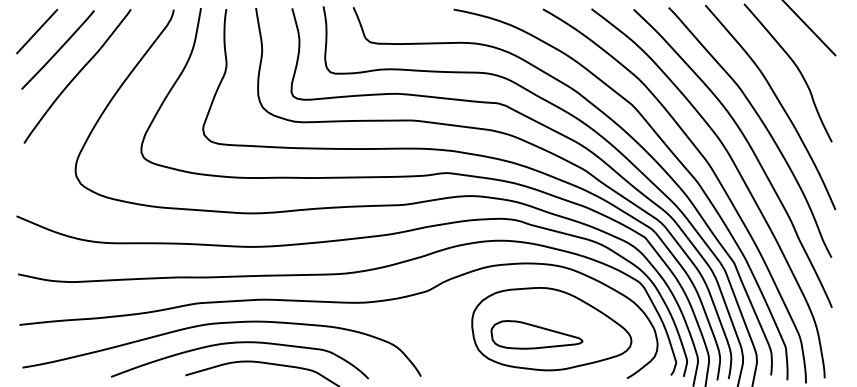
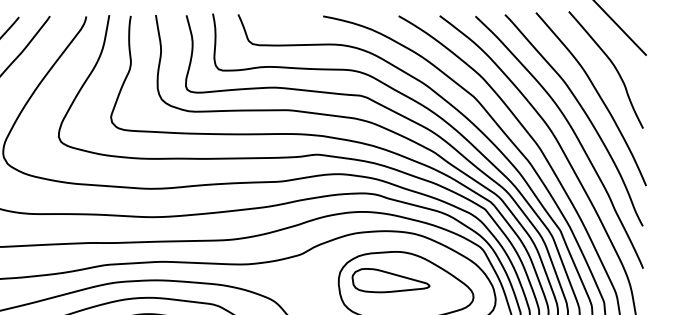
part: (536, 334) -> (390, 280), moved

